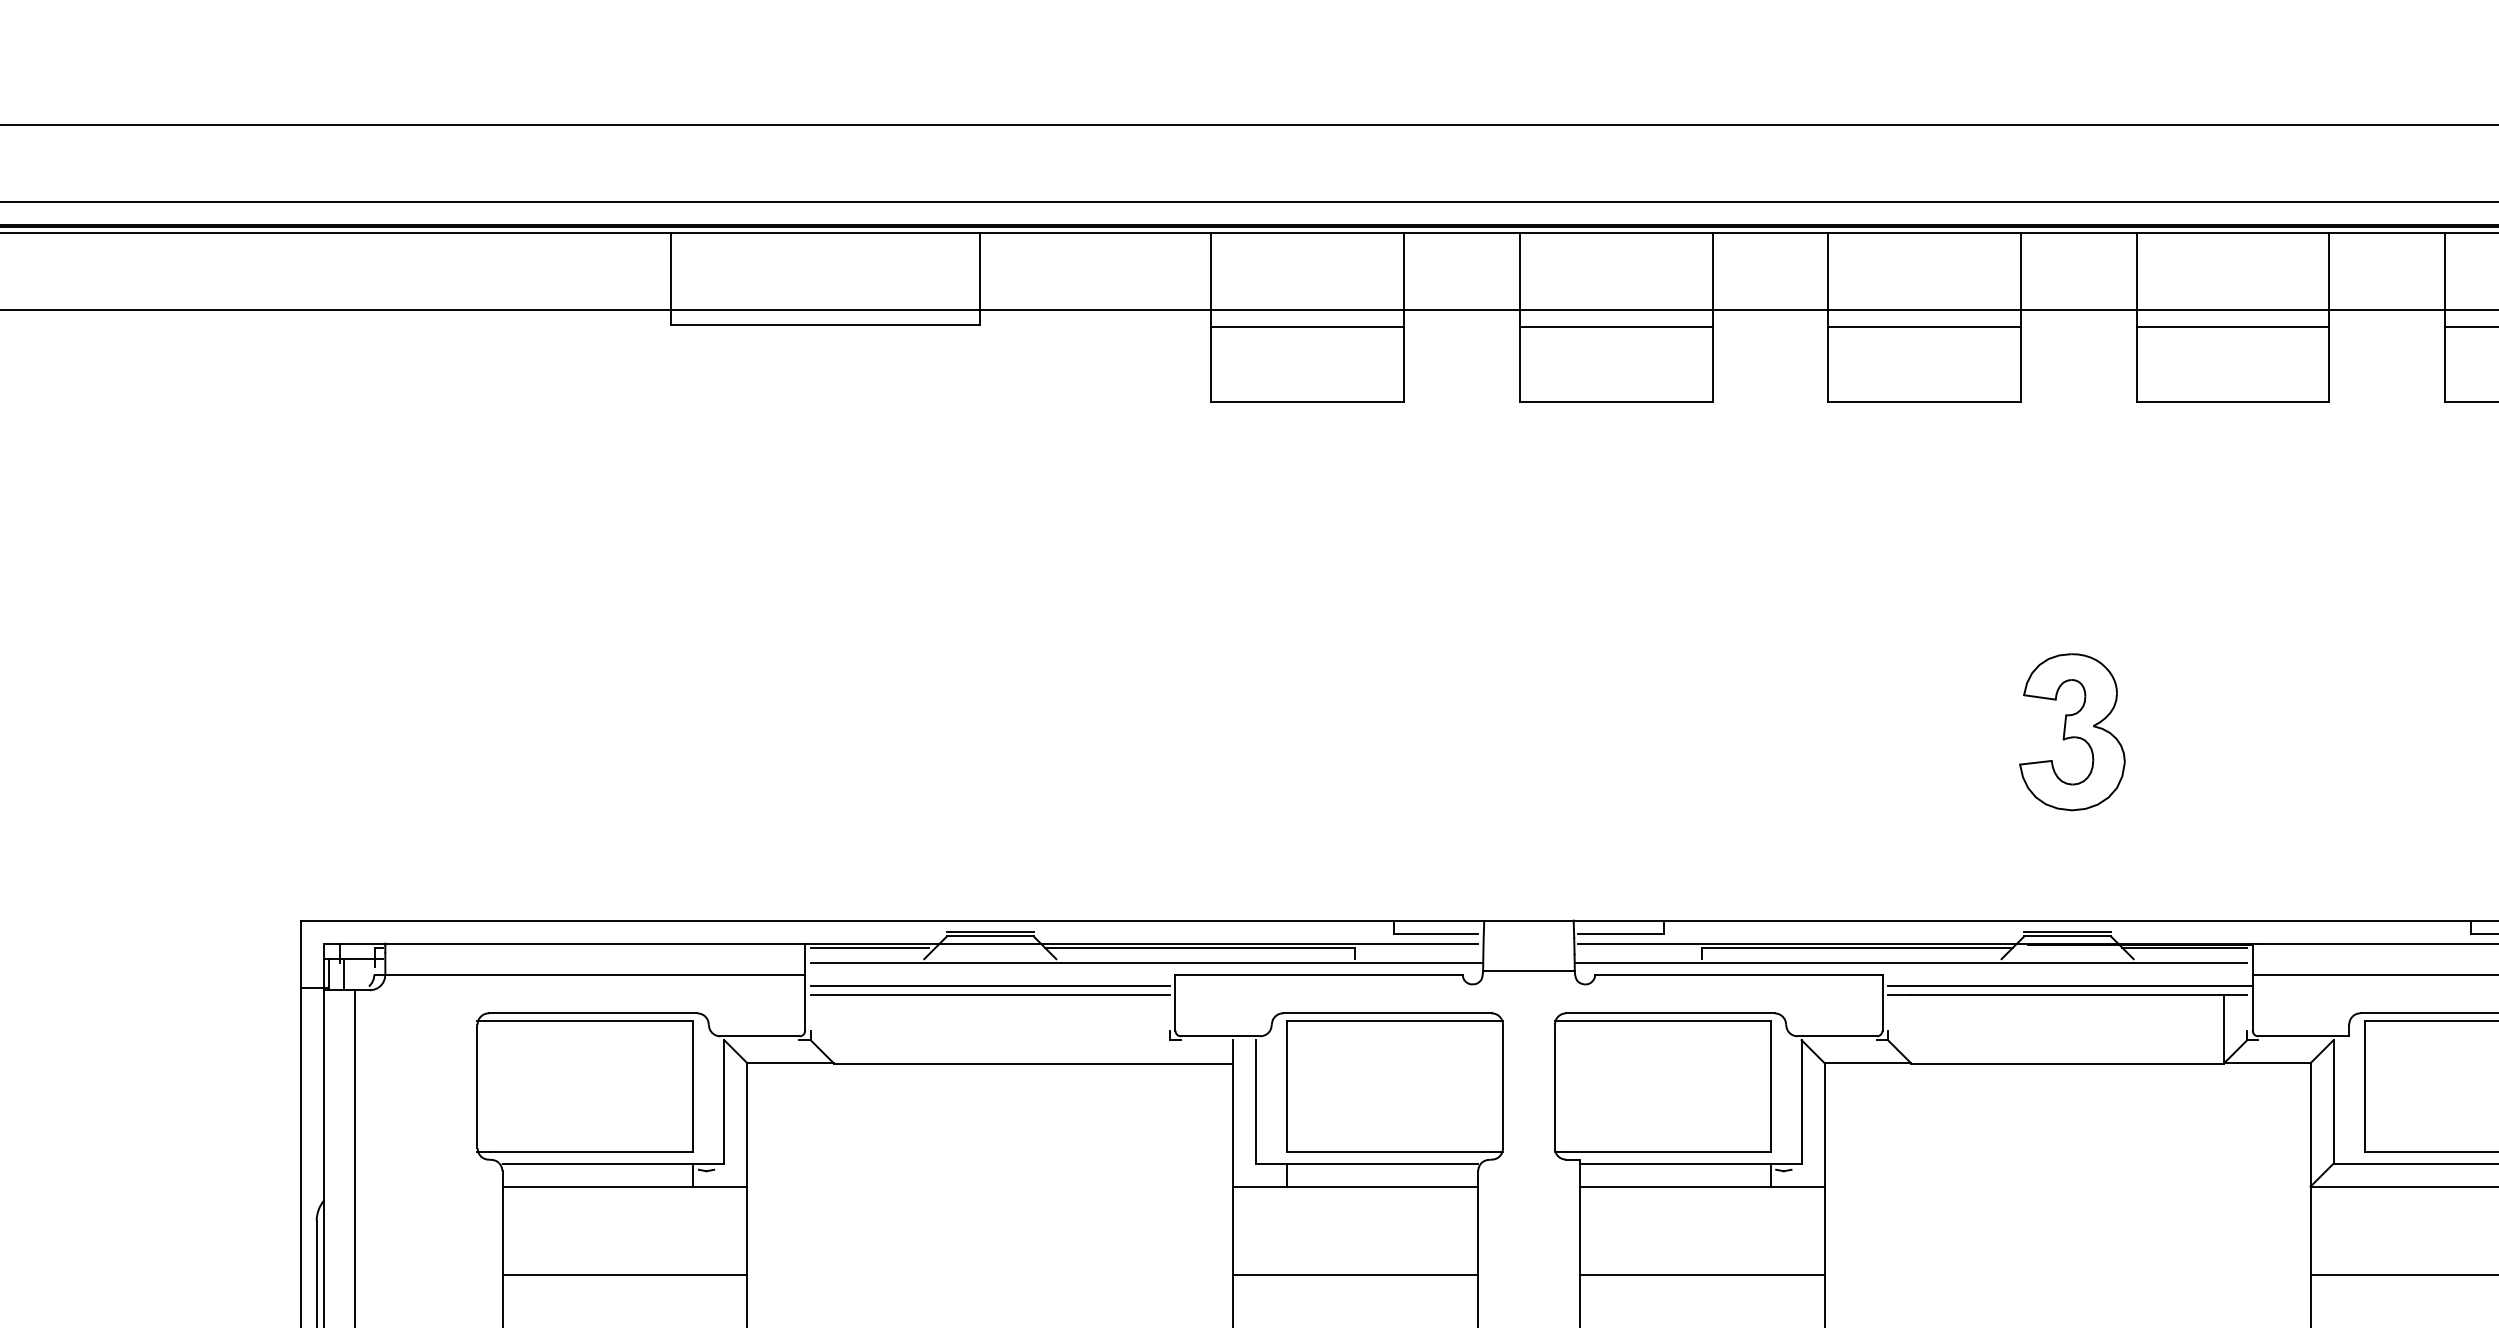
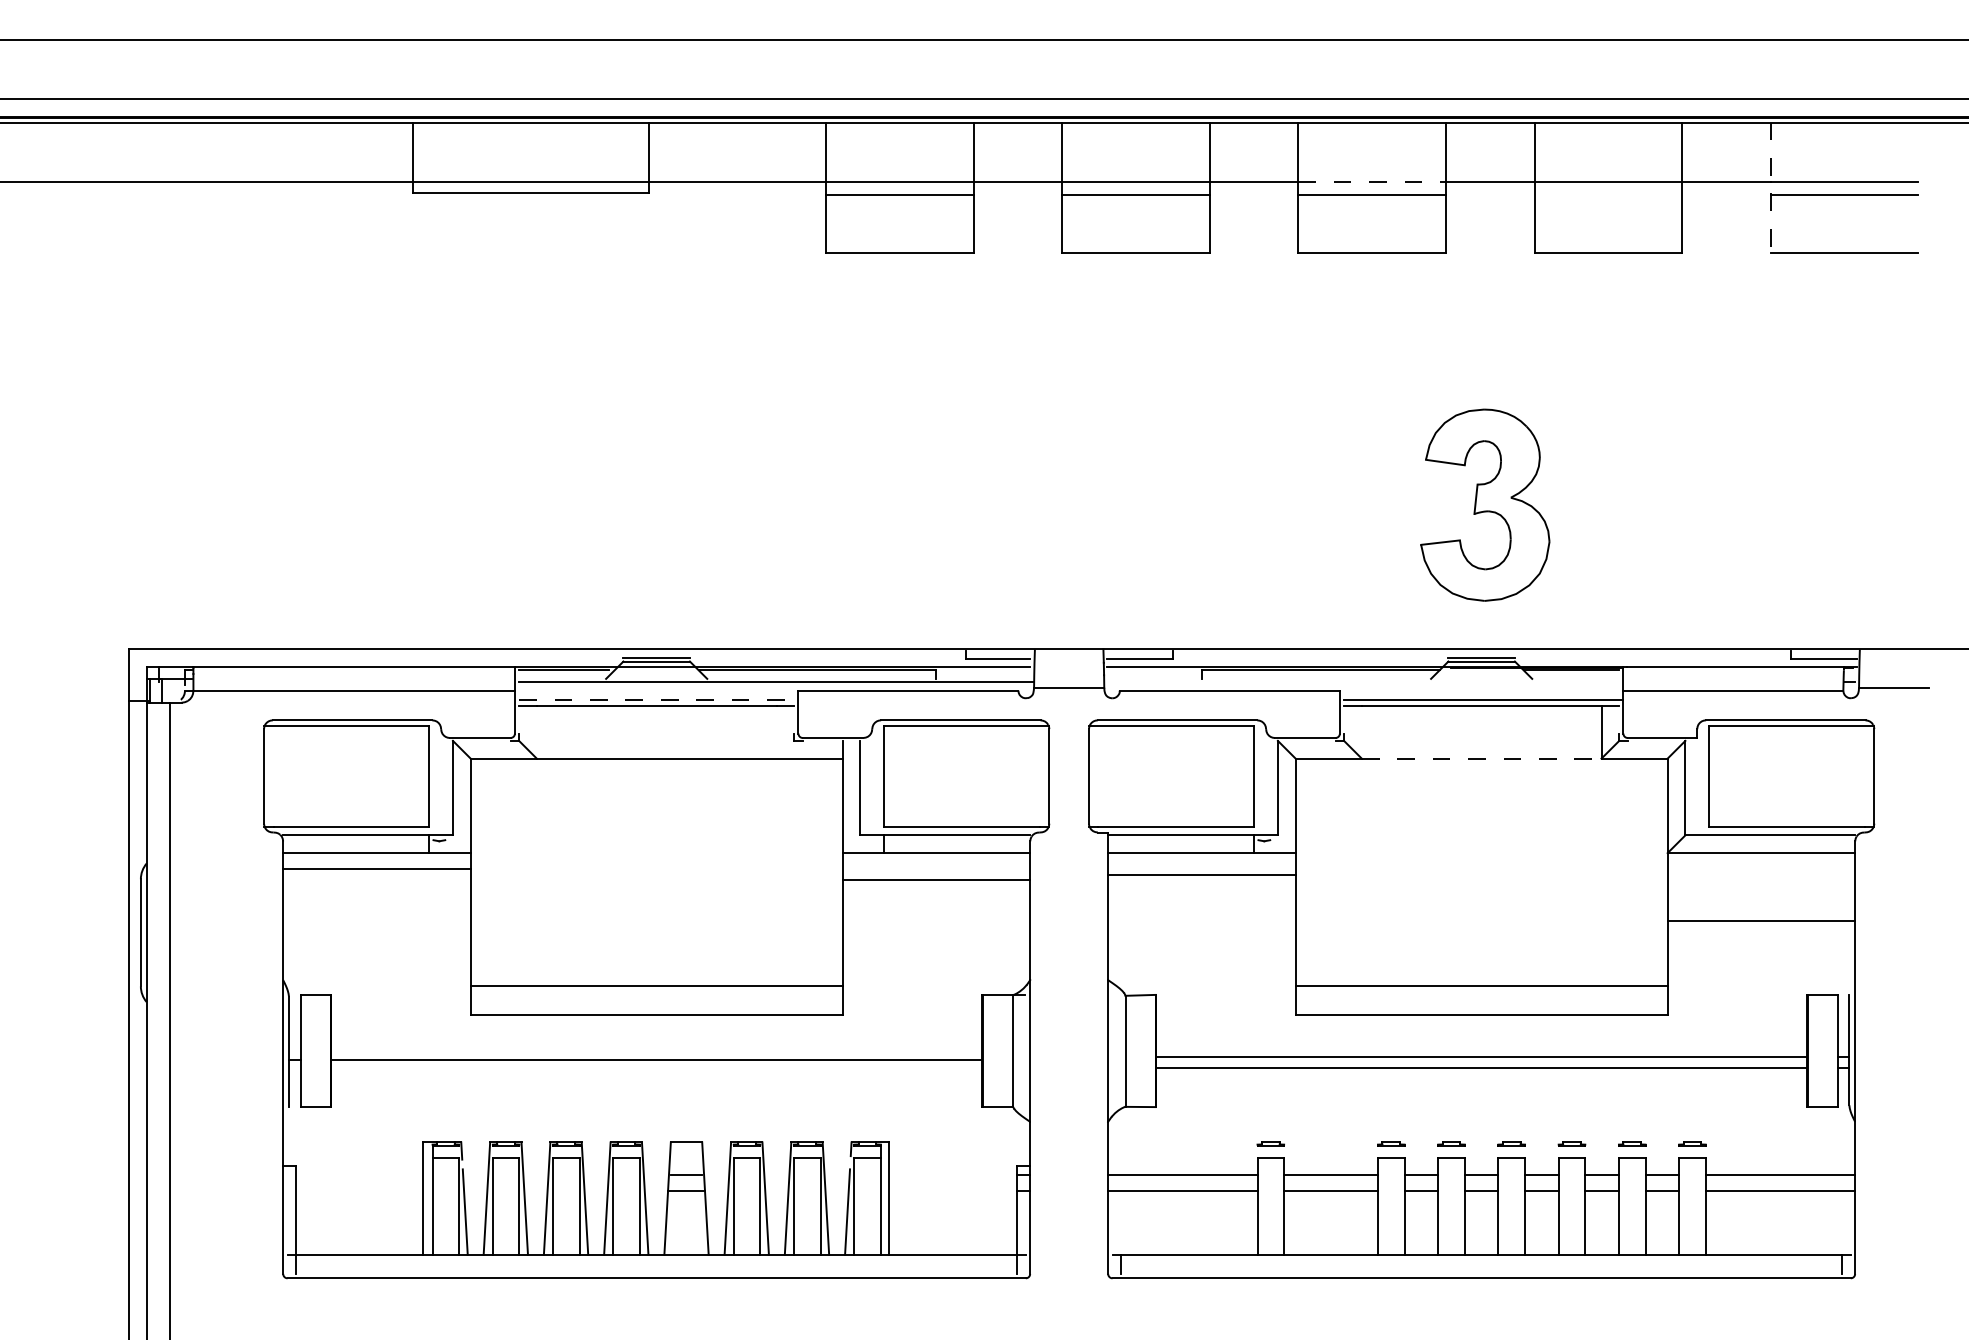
line: (1925, 309) -> (1372, 181), solid -> dashed
line: (2444, 317) -> (1770, 187), solid -> dashed
line: (2233, 326) -> (1608, 194), removed
part: (2072, 731) -> (1485, 504), size x1.6
line: (1910, 962) -> (1361, 681), removed
line: (990, 986) -> (656, 699), solid -> dashed
line: (2067, 1064) -> (1481, 759), solid -> dashed
line: (624, 1275) -> (376, 869), moved
line: (1355, 1275) -> (936, 880), moved
line: (1701, 1275) -> (1201, 875), moved

